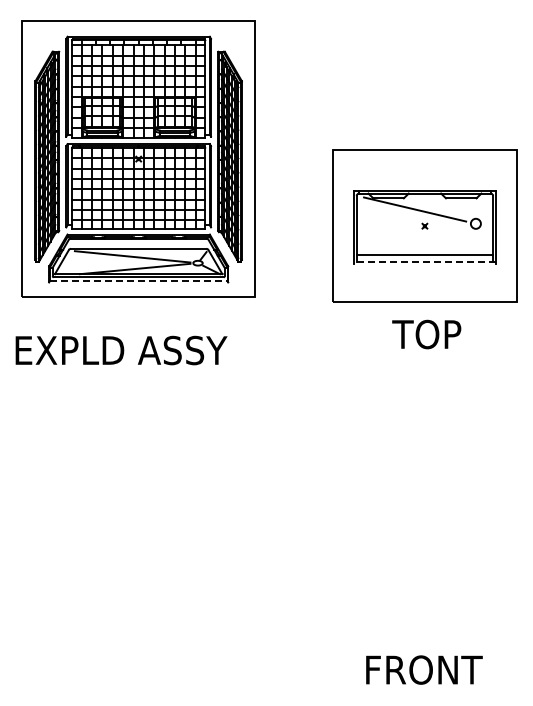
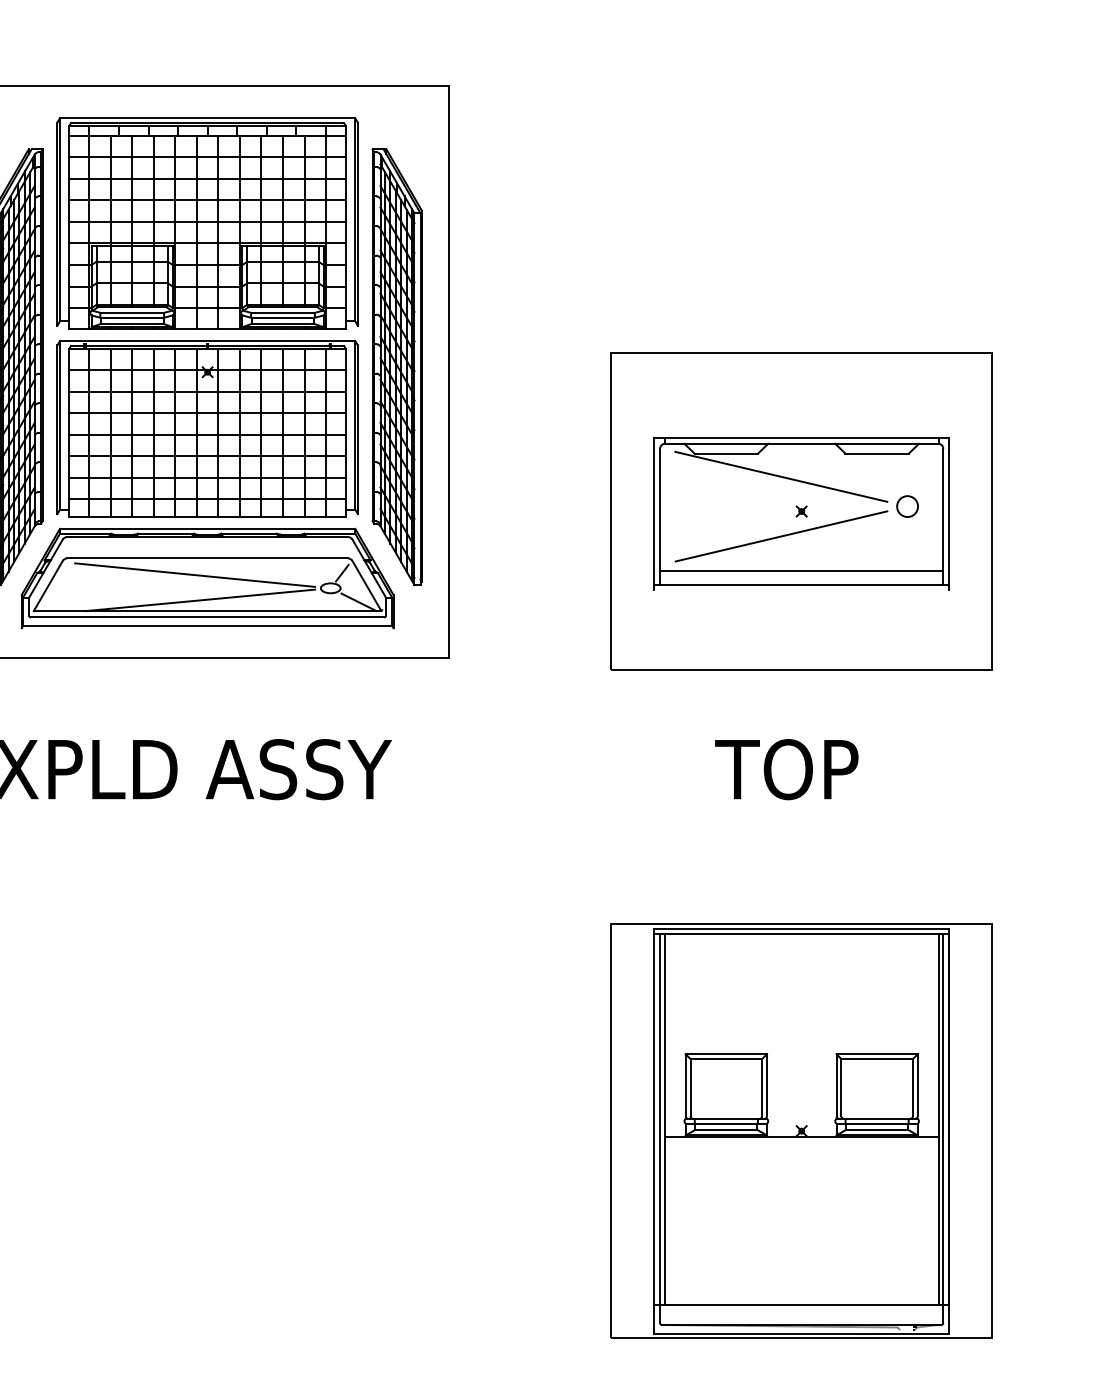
line: (415, 238) -> (782, 537), added
line: (424, 261) -> (800, 584), dashed -> solid
line: (138, 281) -> (207, 626), dashed -> solid
text: (426, 334) -> (786, 769), moved
part: (424, 524) -> (800, 1130), added

